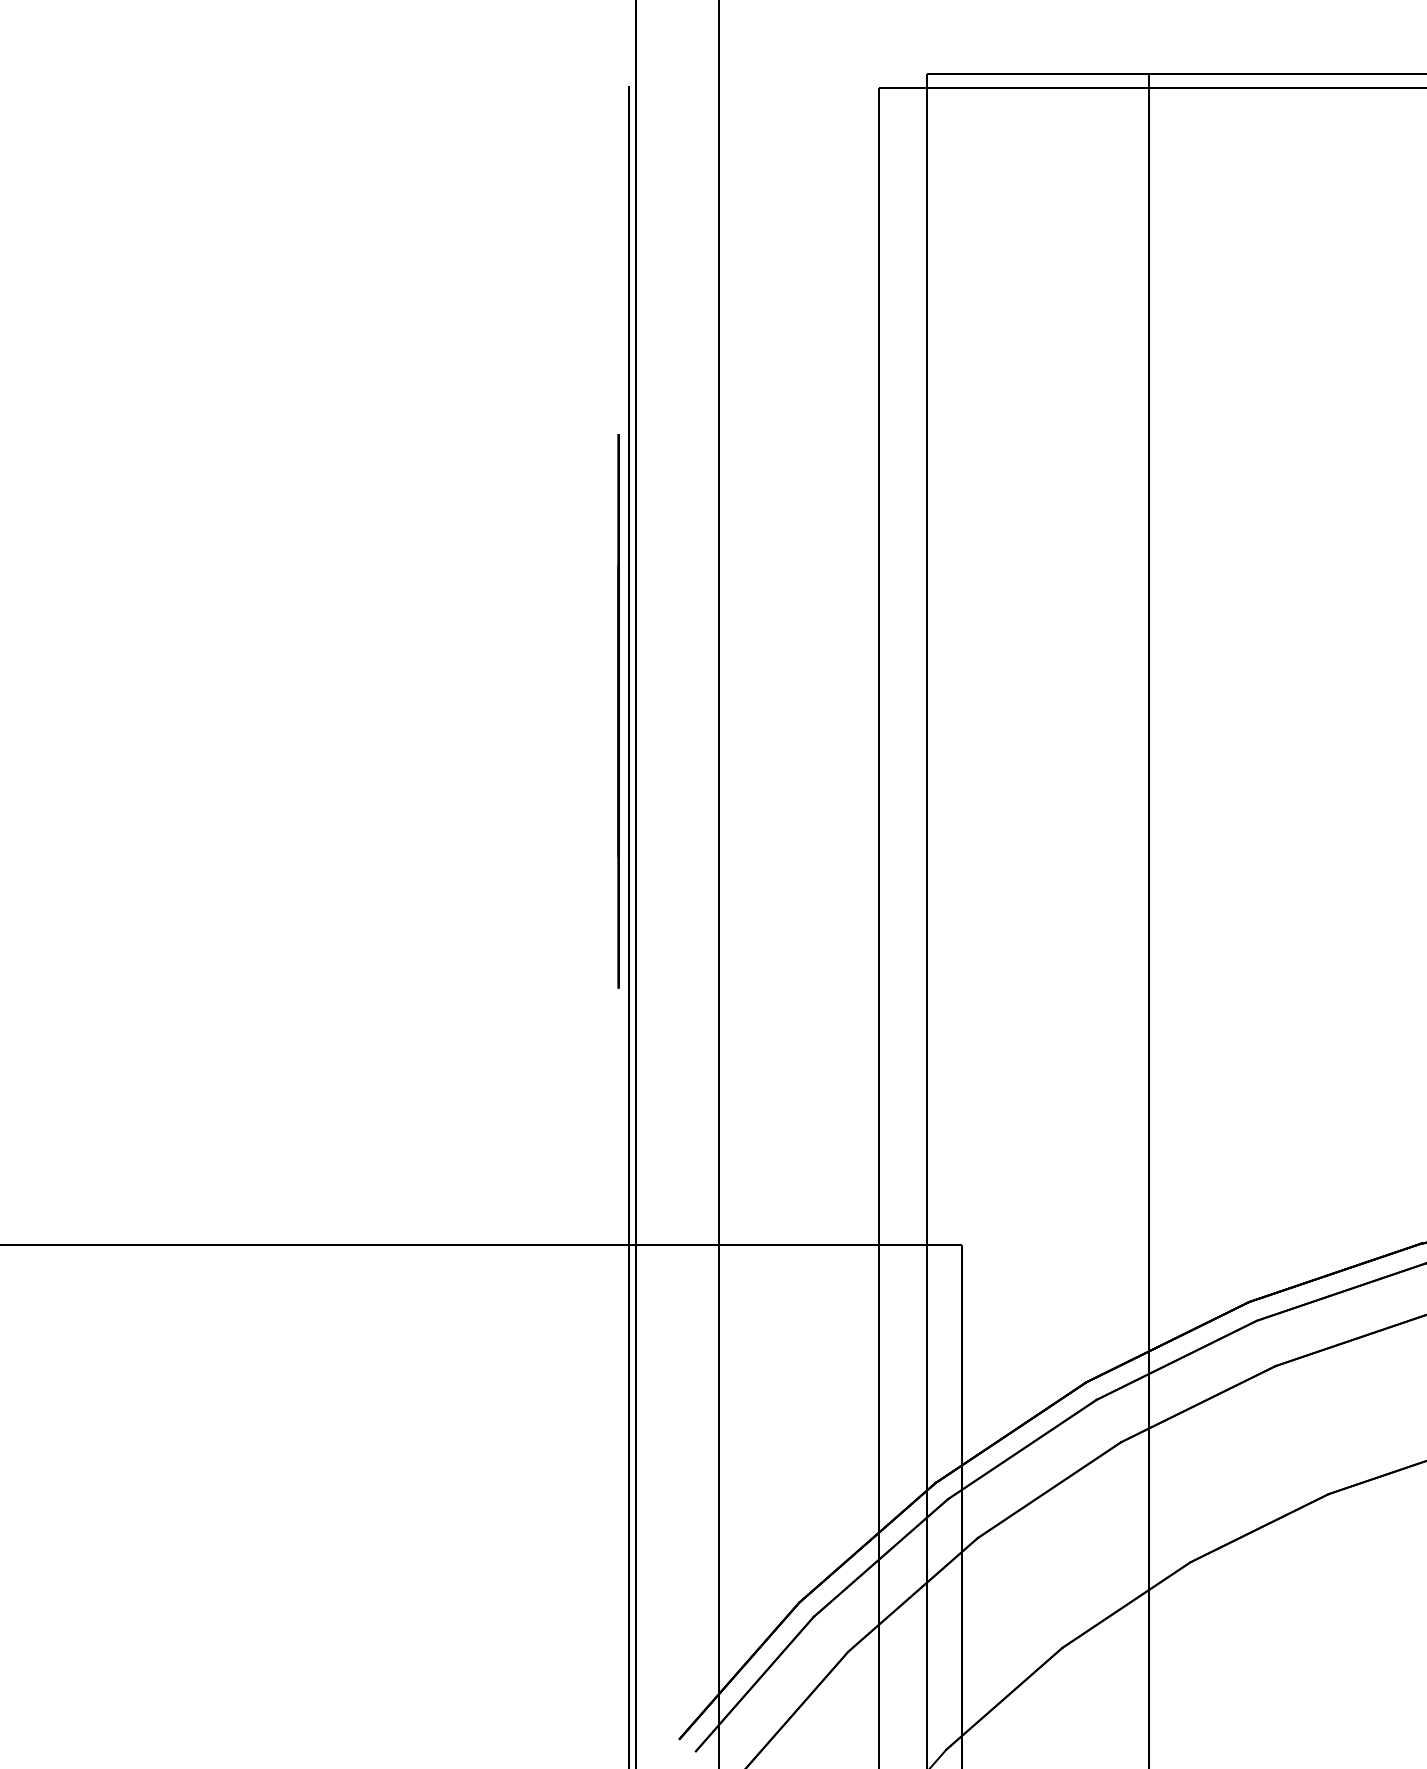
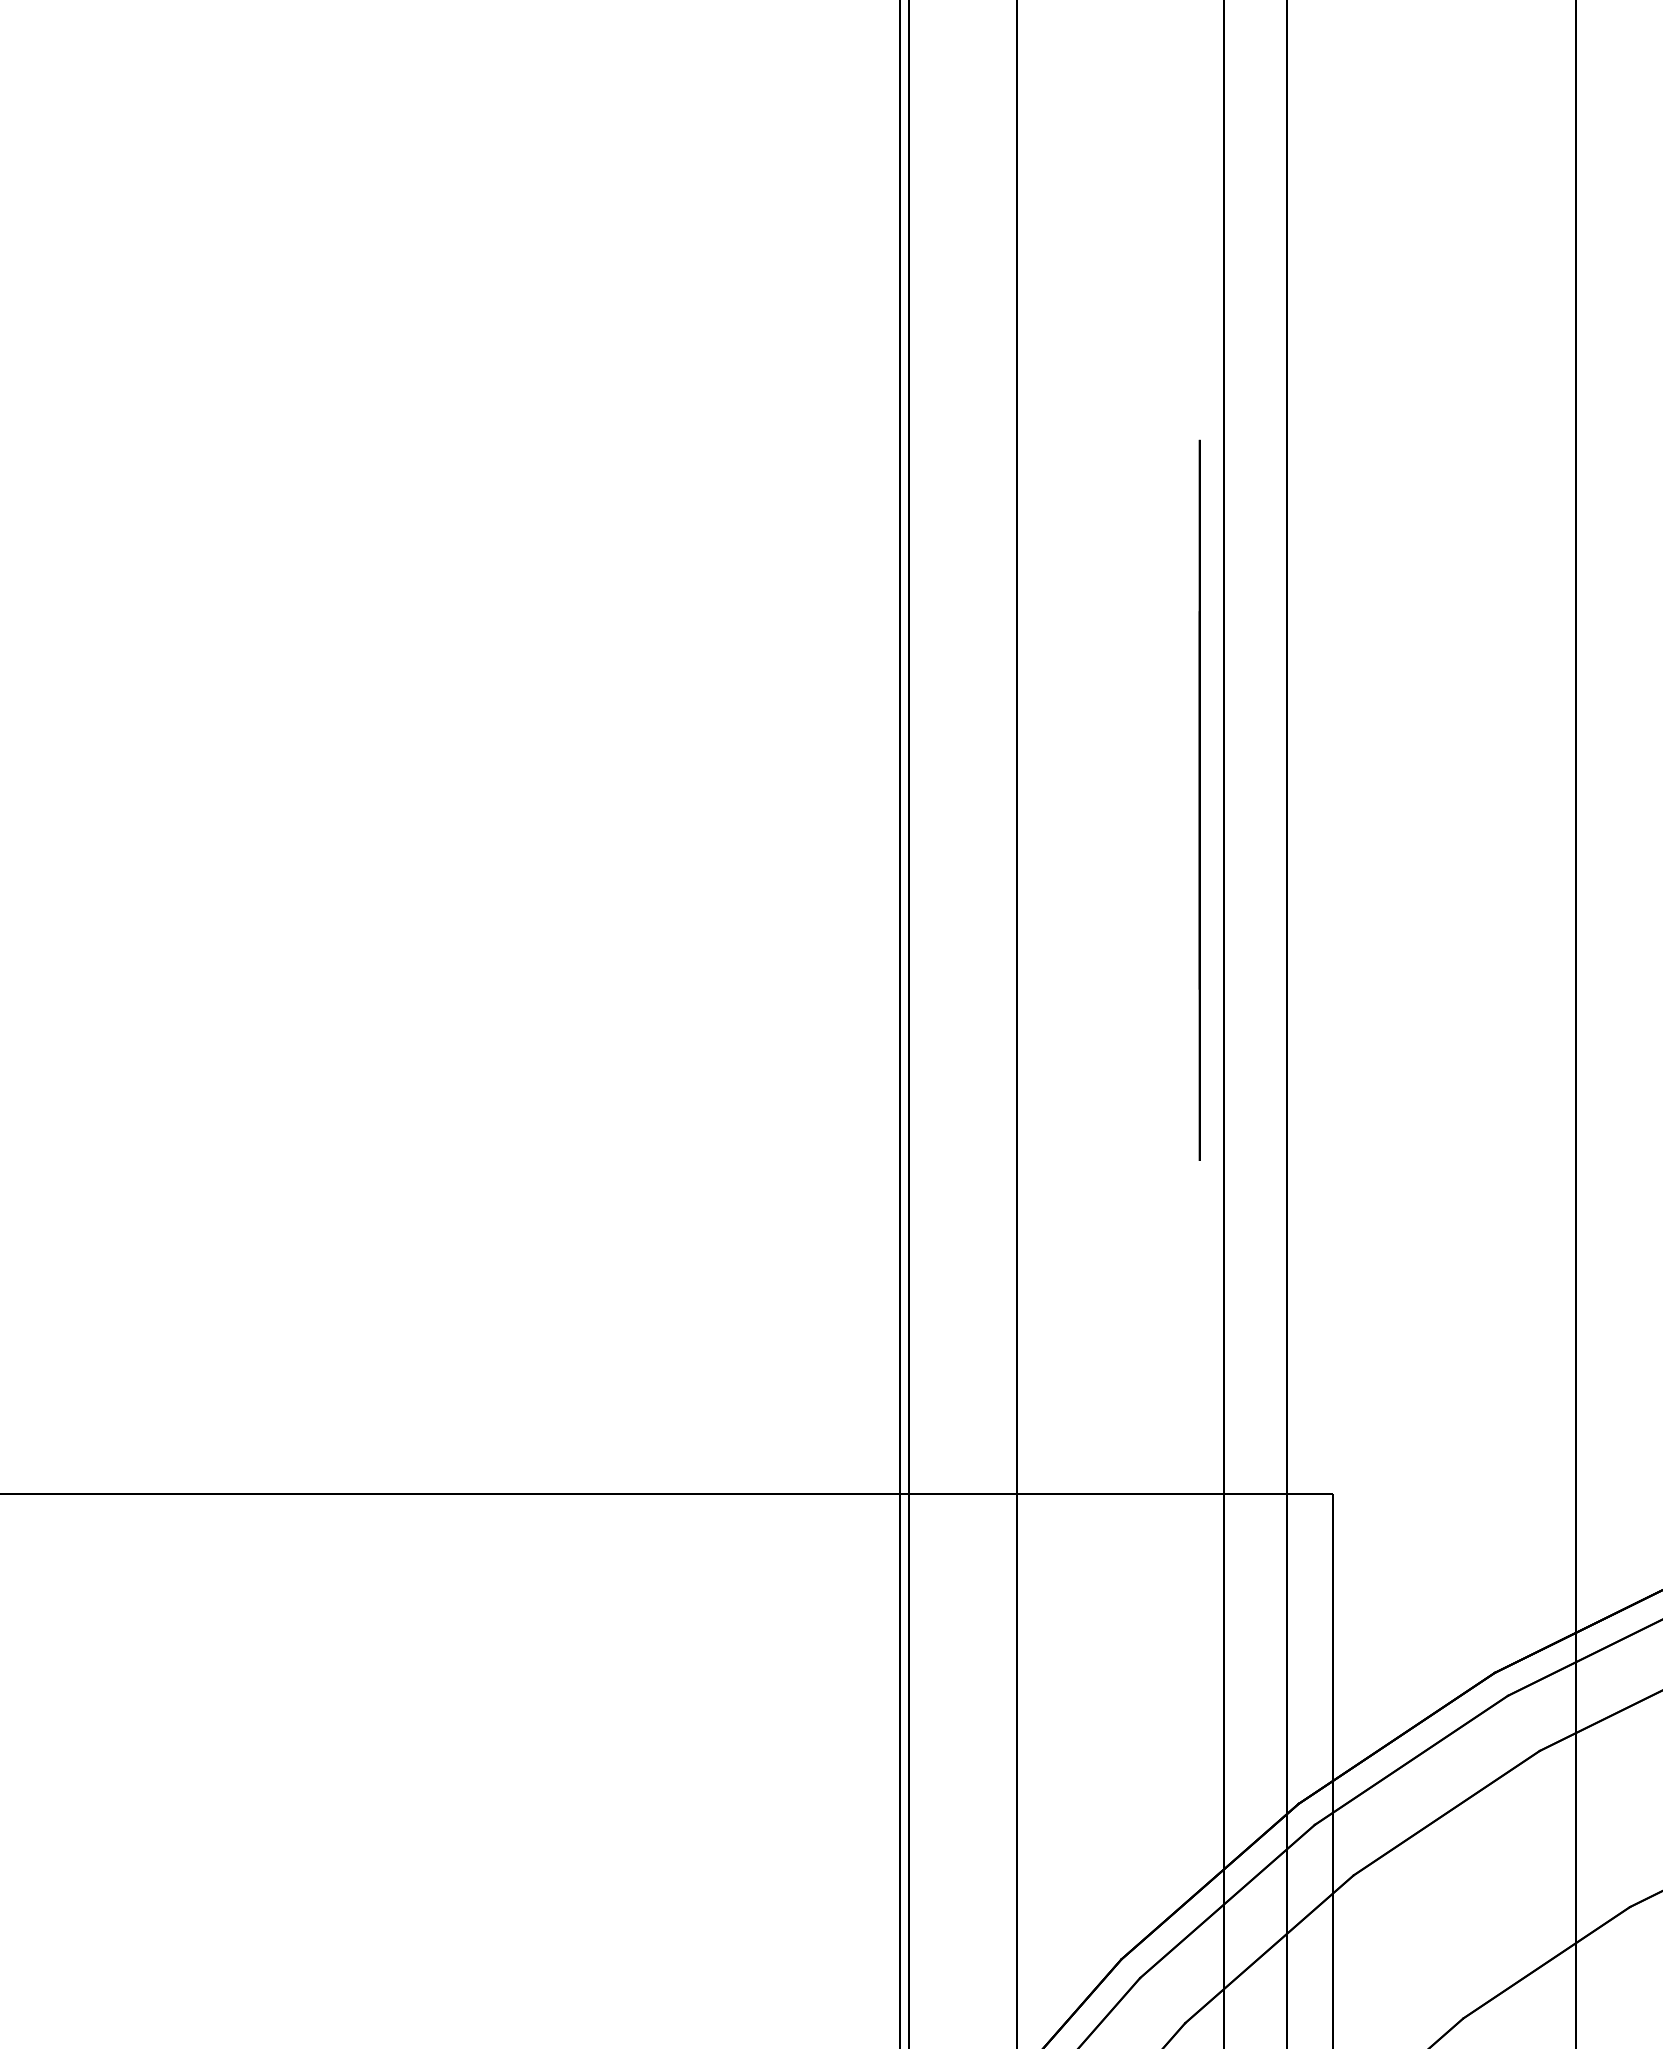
line: (618, 711) -> (1199, 800), moved

